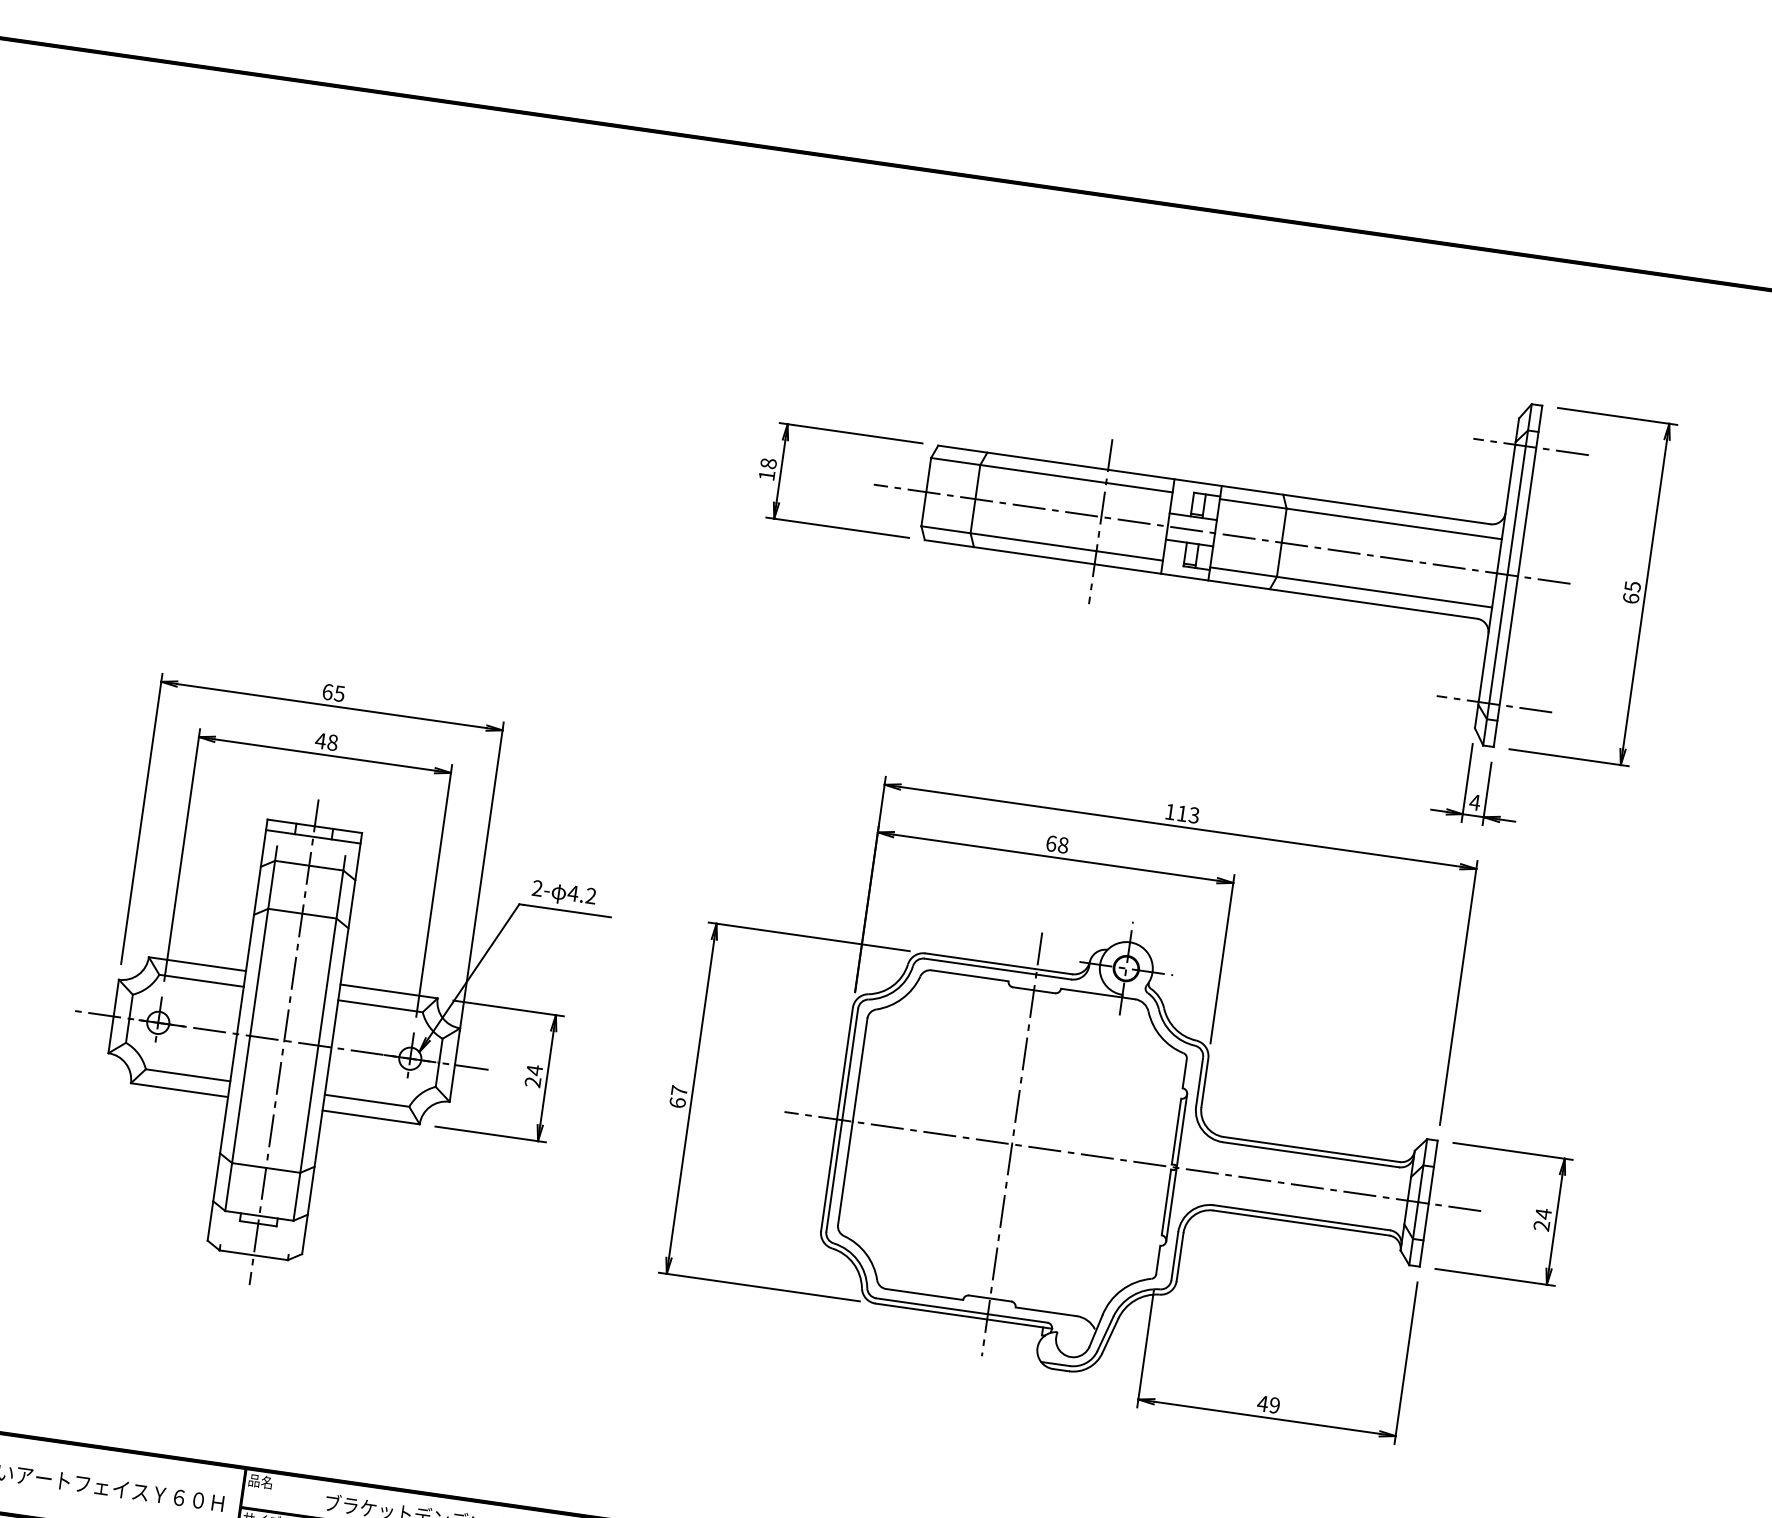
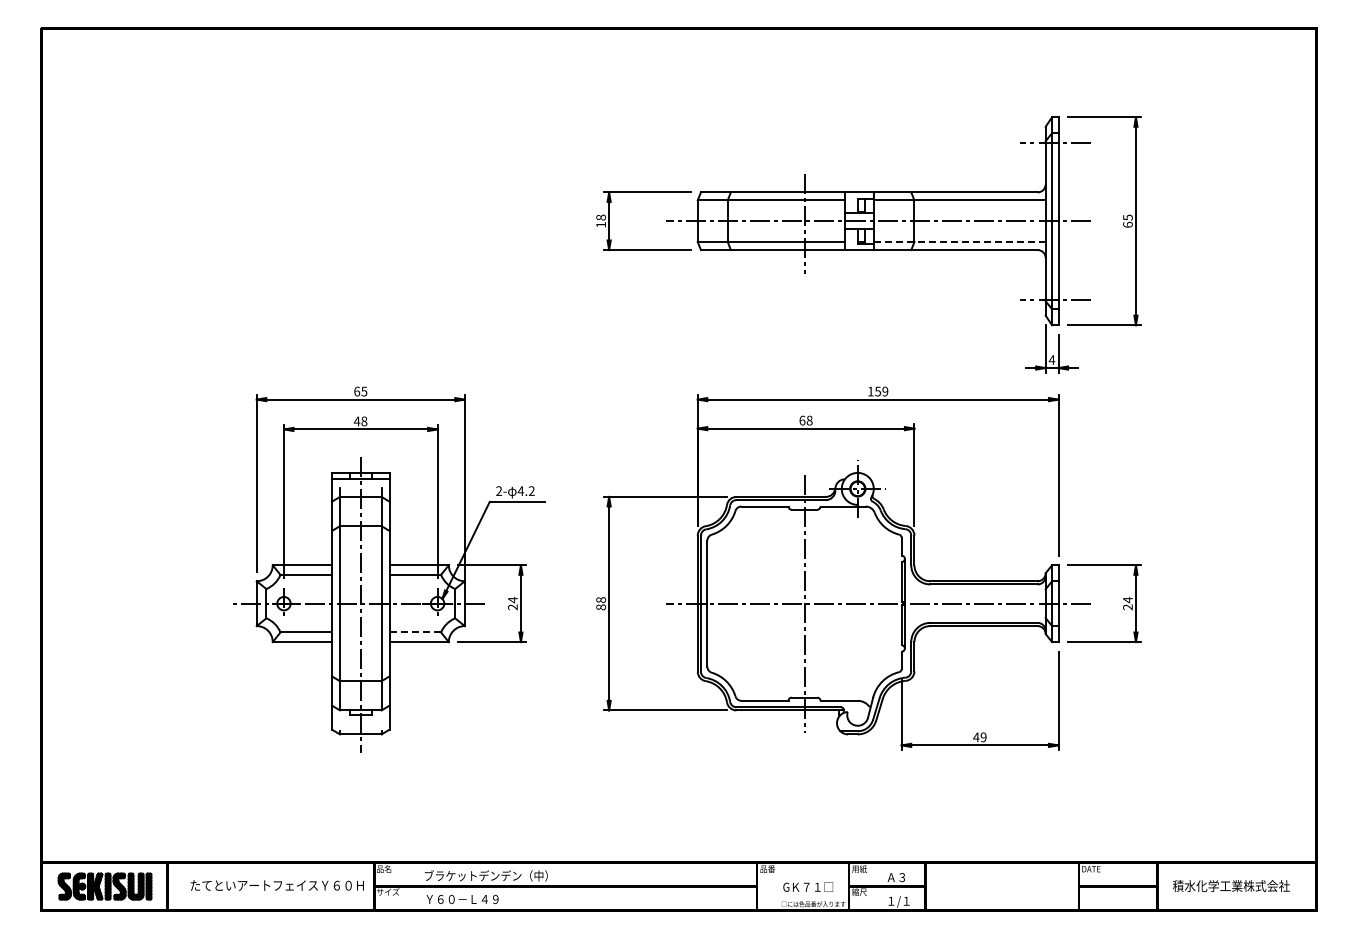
line: (1350, 588) -> (959, 242), solid -> dashed
text: (1187, 814) -> (881, 391), 113 -> 159
text: (677, 1096) -> (600, 603), 67 -> 88
line: (367, 1100) -> (415, 632), solid -> dashed

